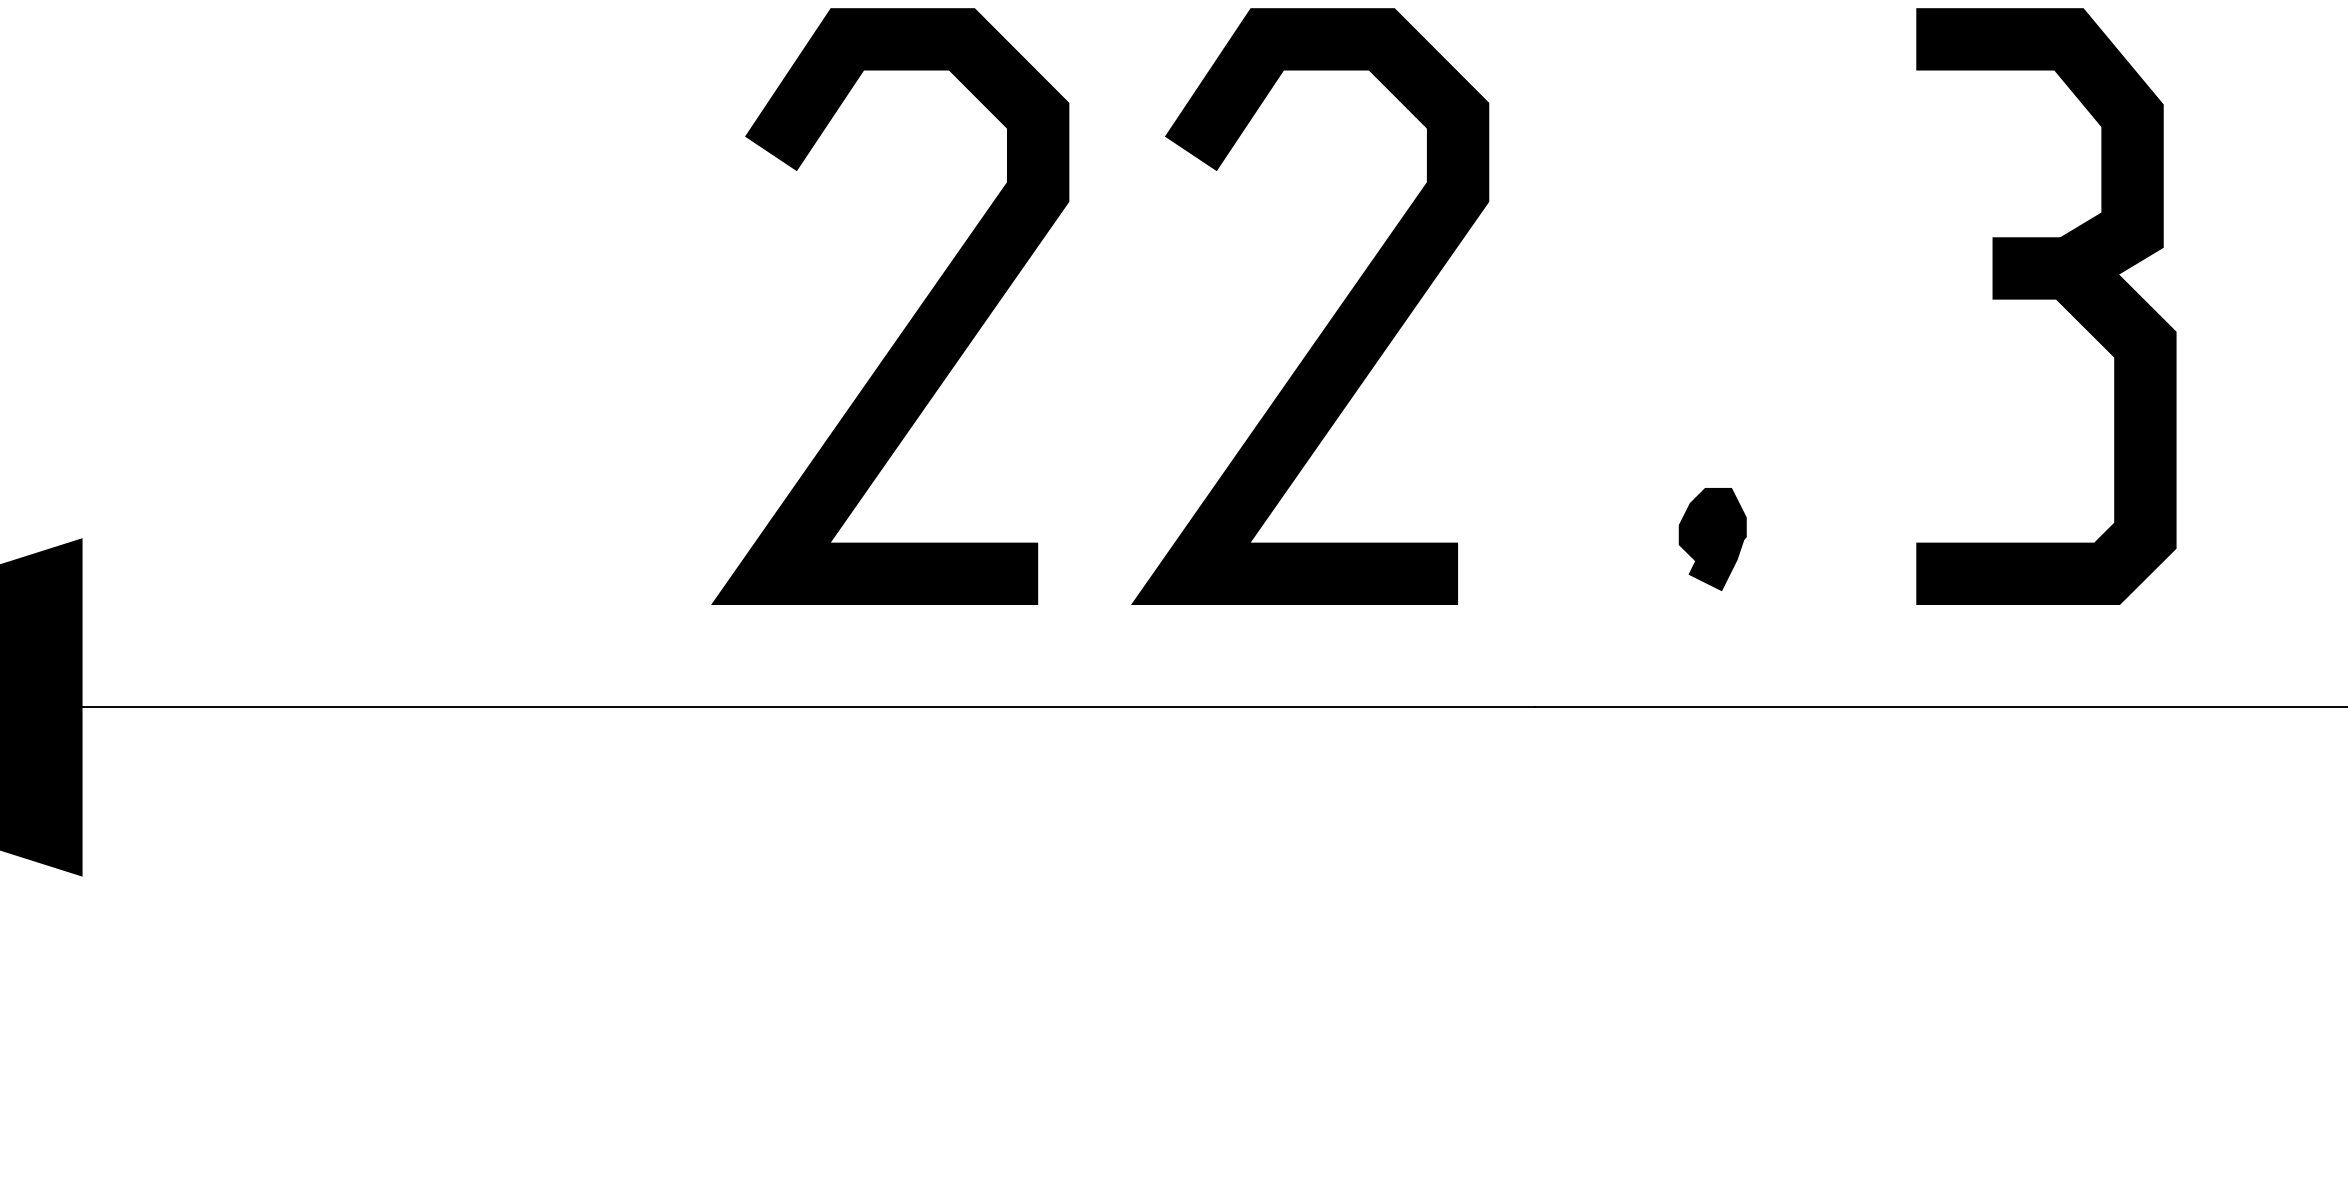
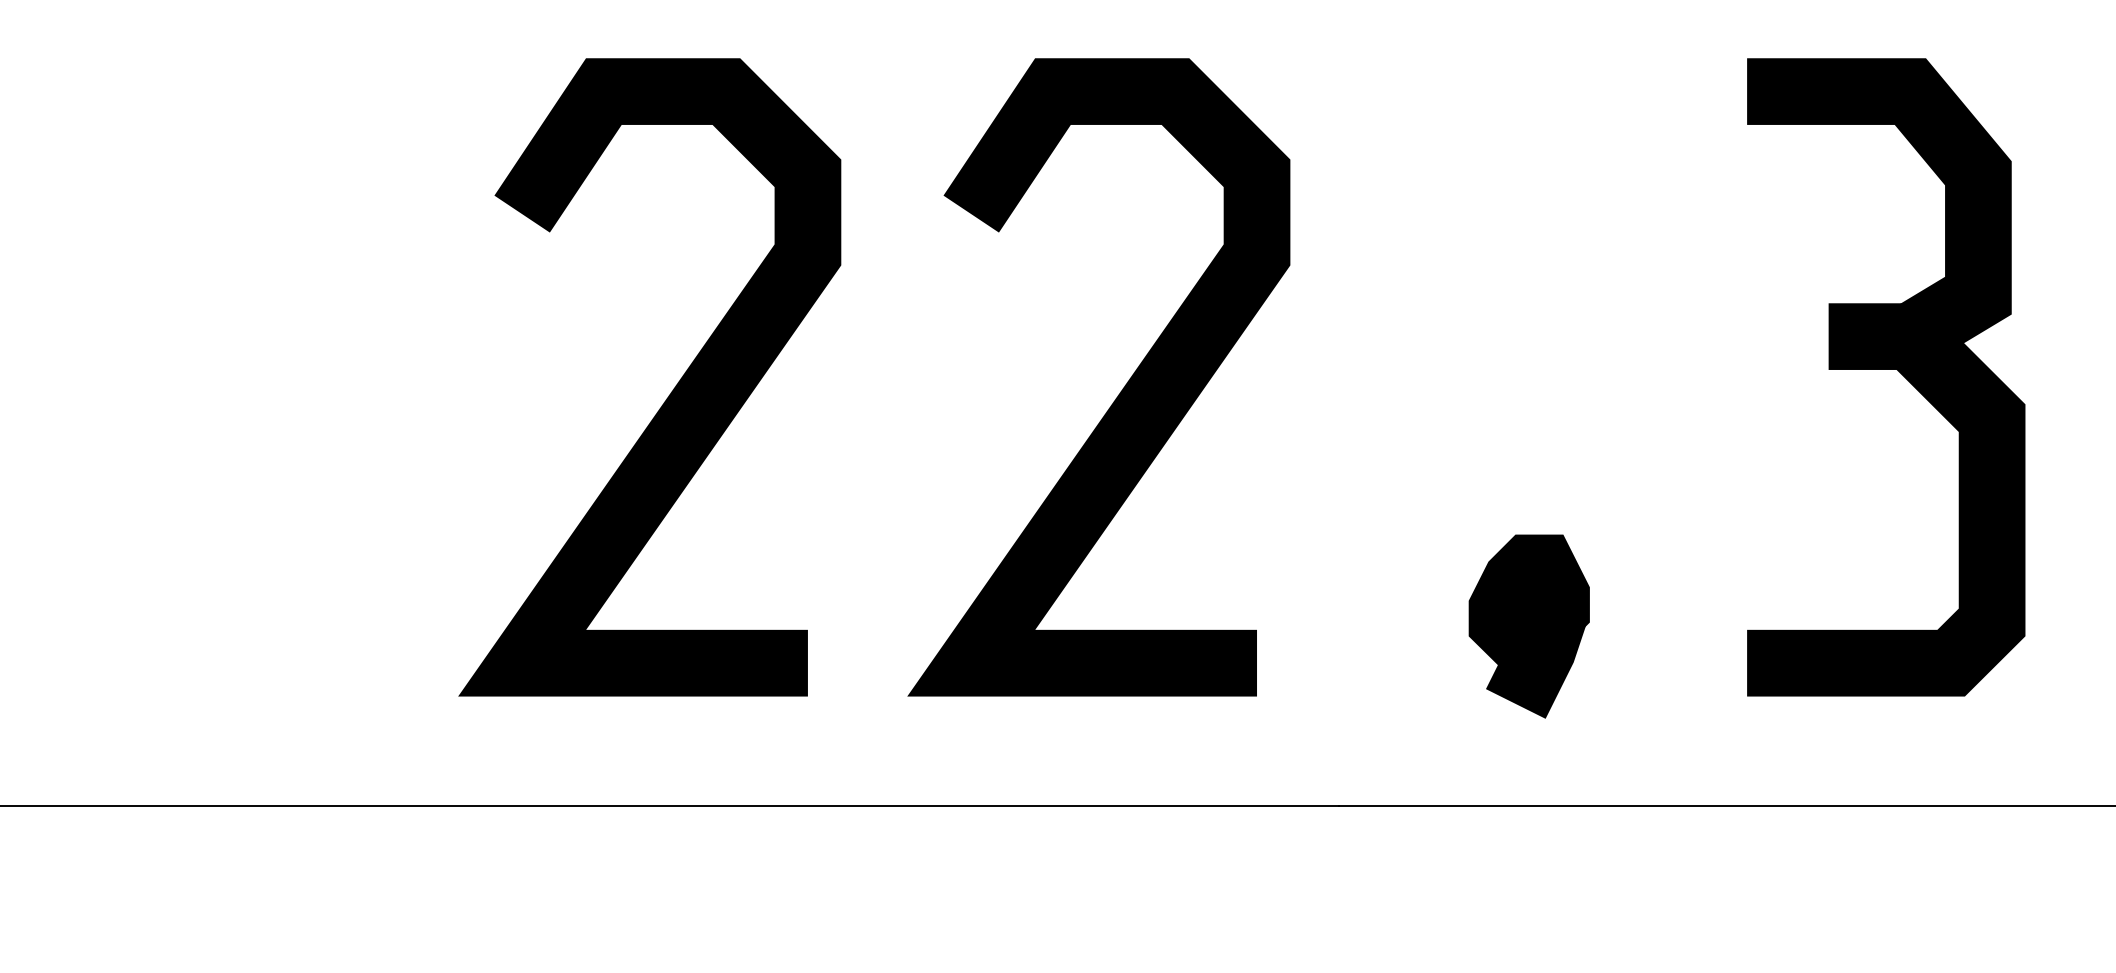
part: (1712, 539) -> (1529, 626), size x1.67

